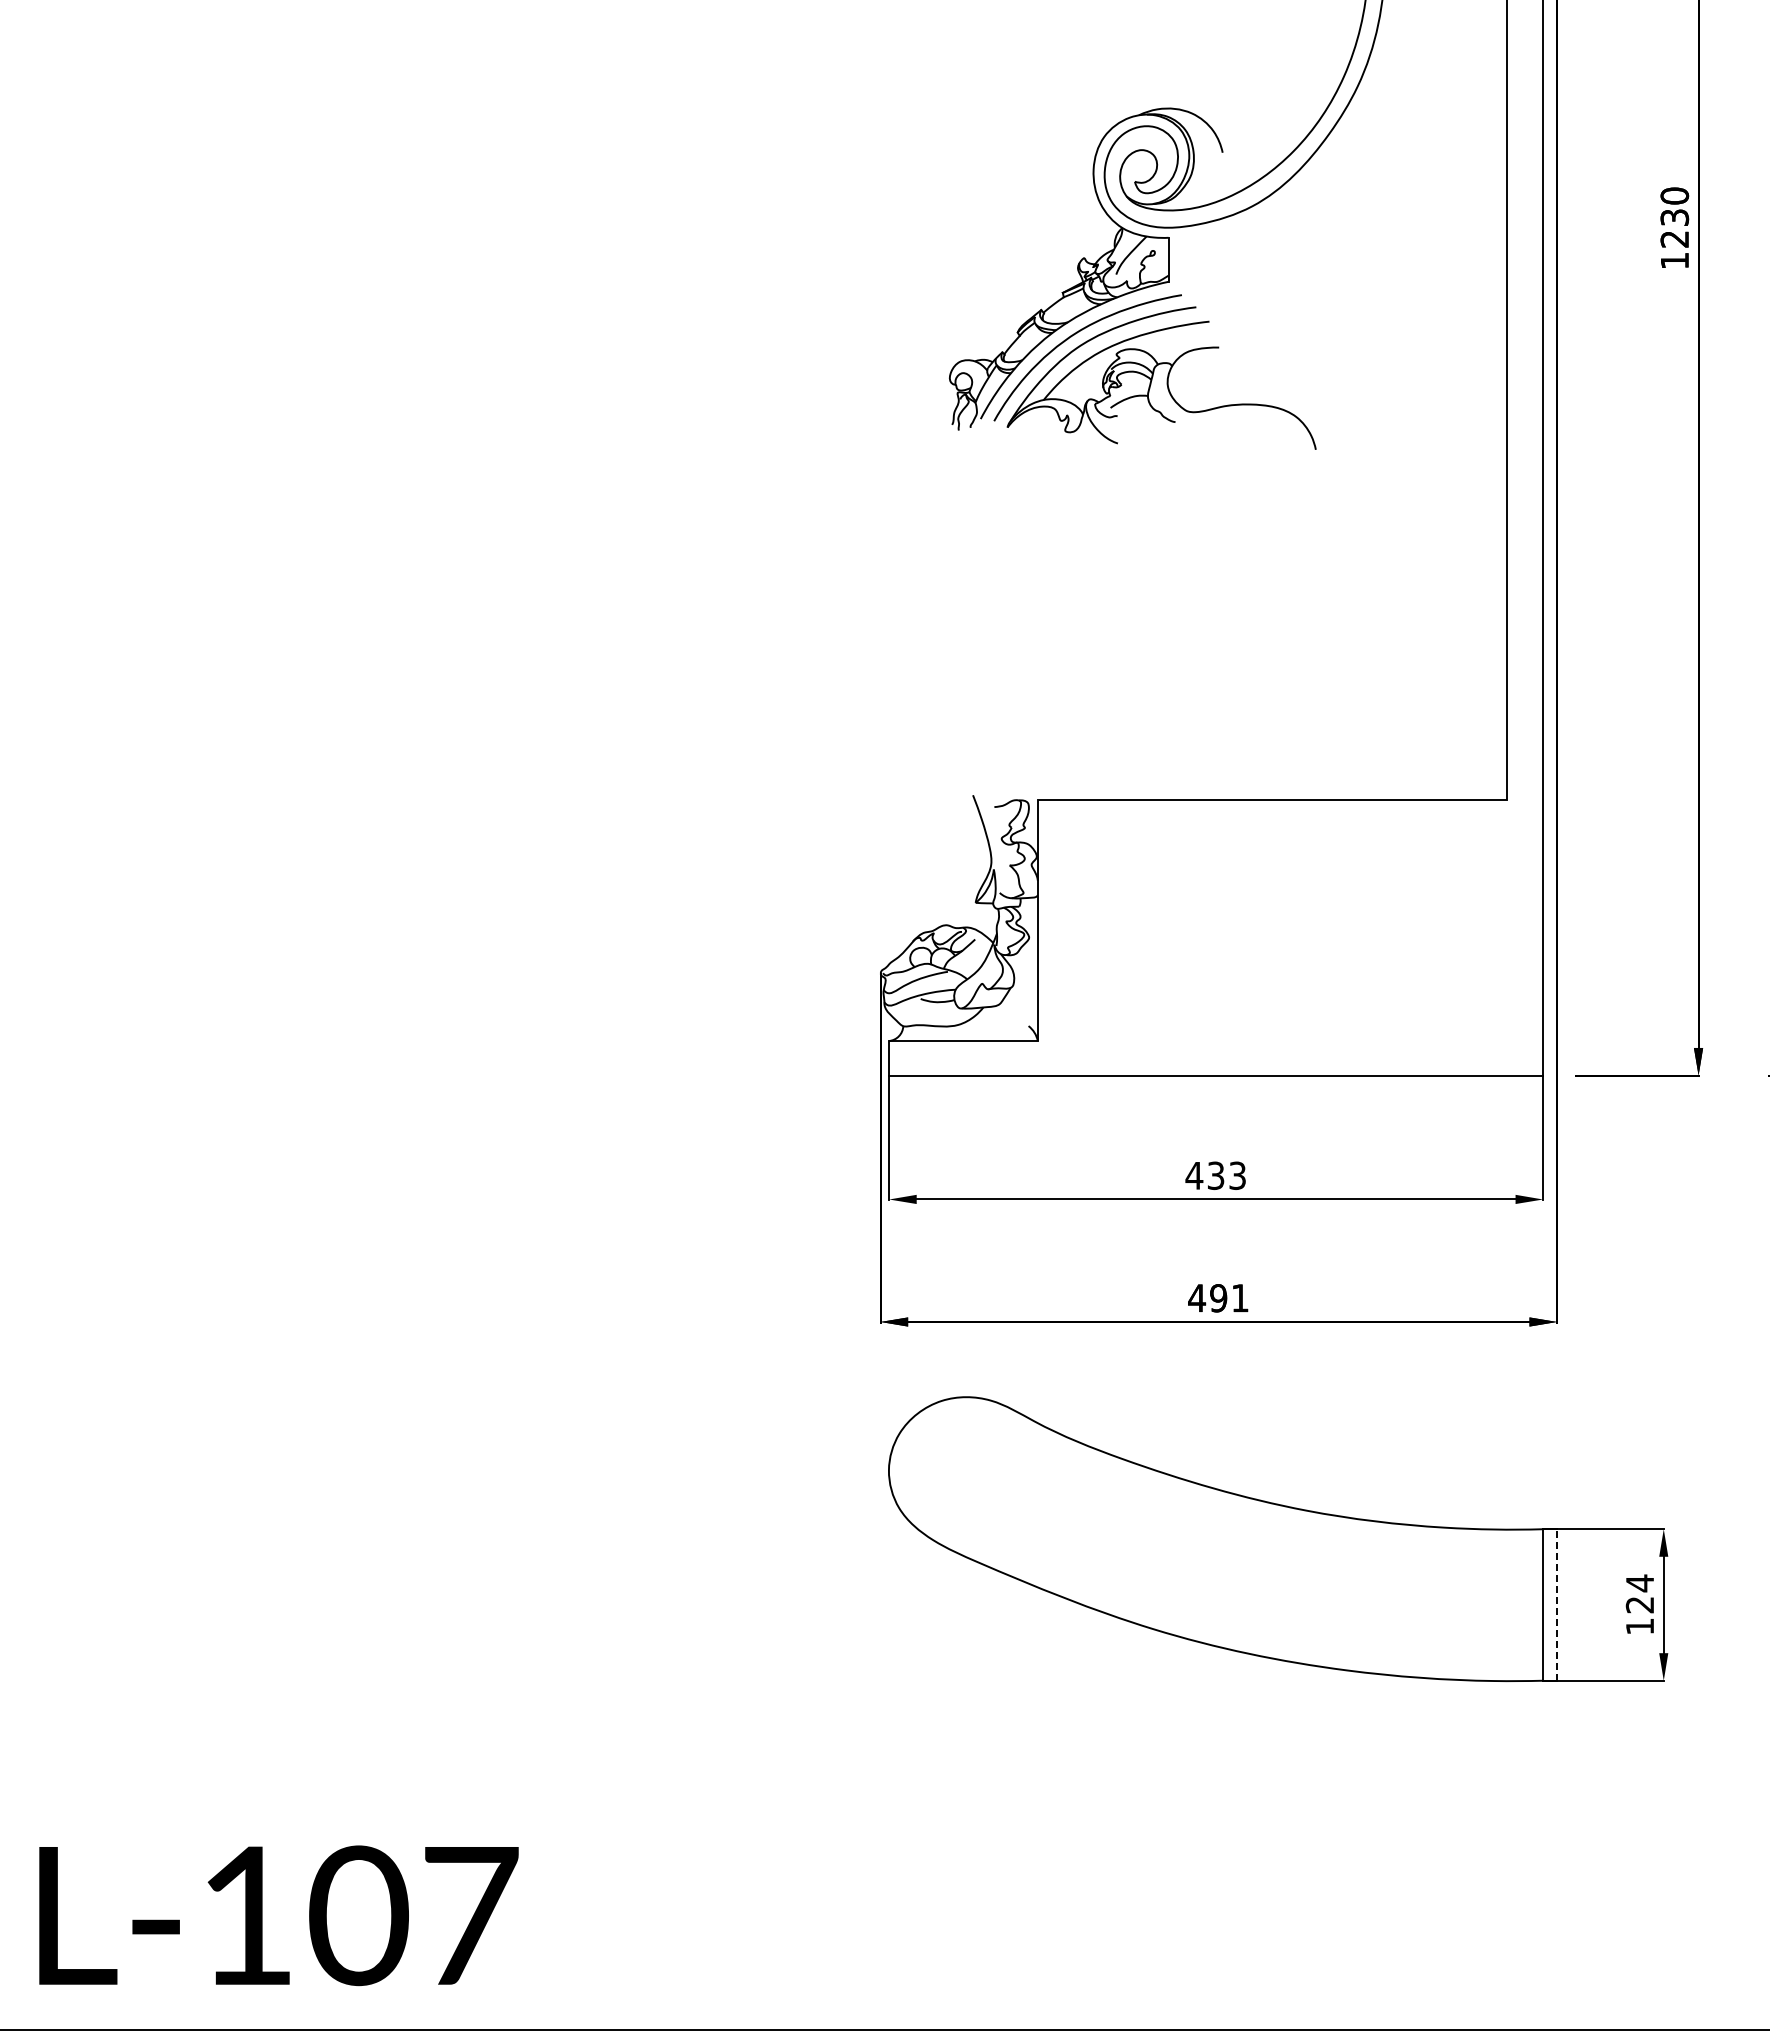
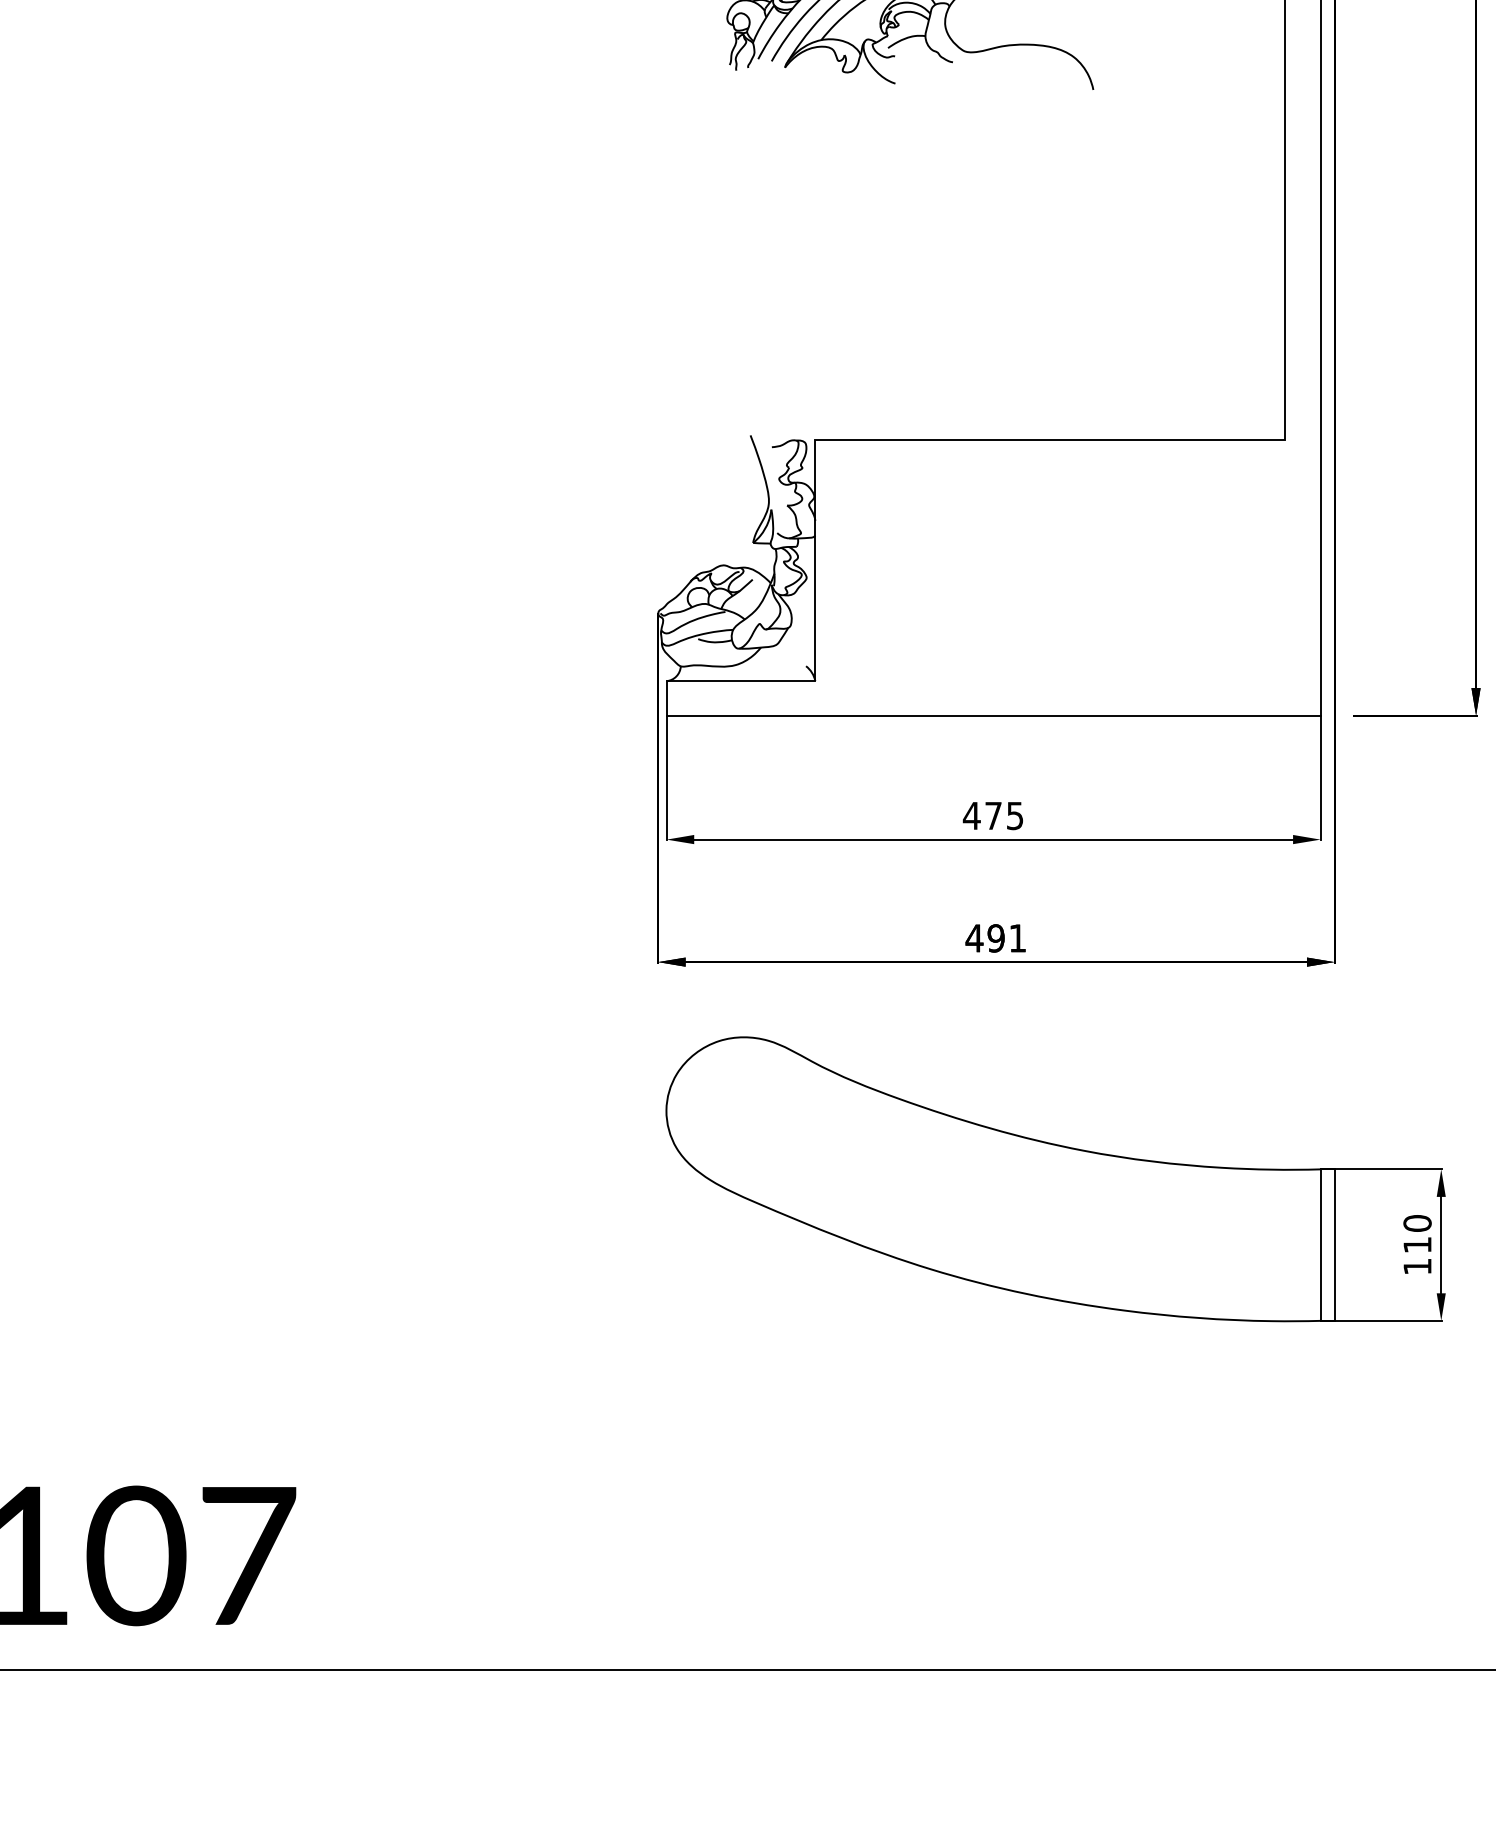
text: (1226, 1175) -> (1004, 815), 433 -> 475
text: (1639, 1593) -> (1417, 1233), 124 -> 110
line: (1557, 1604) -> (1335, 1244), dashed -> solid

